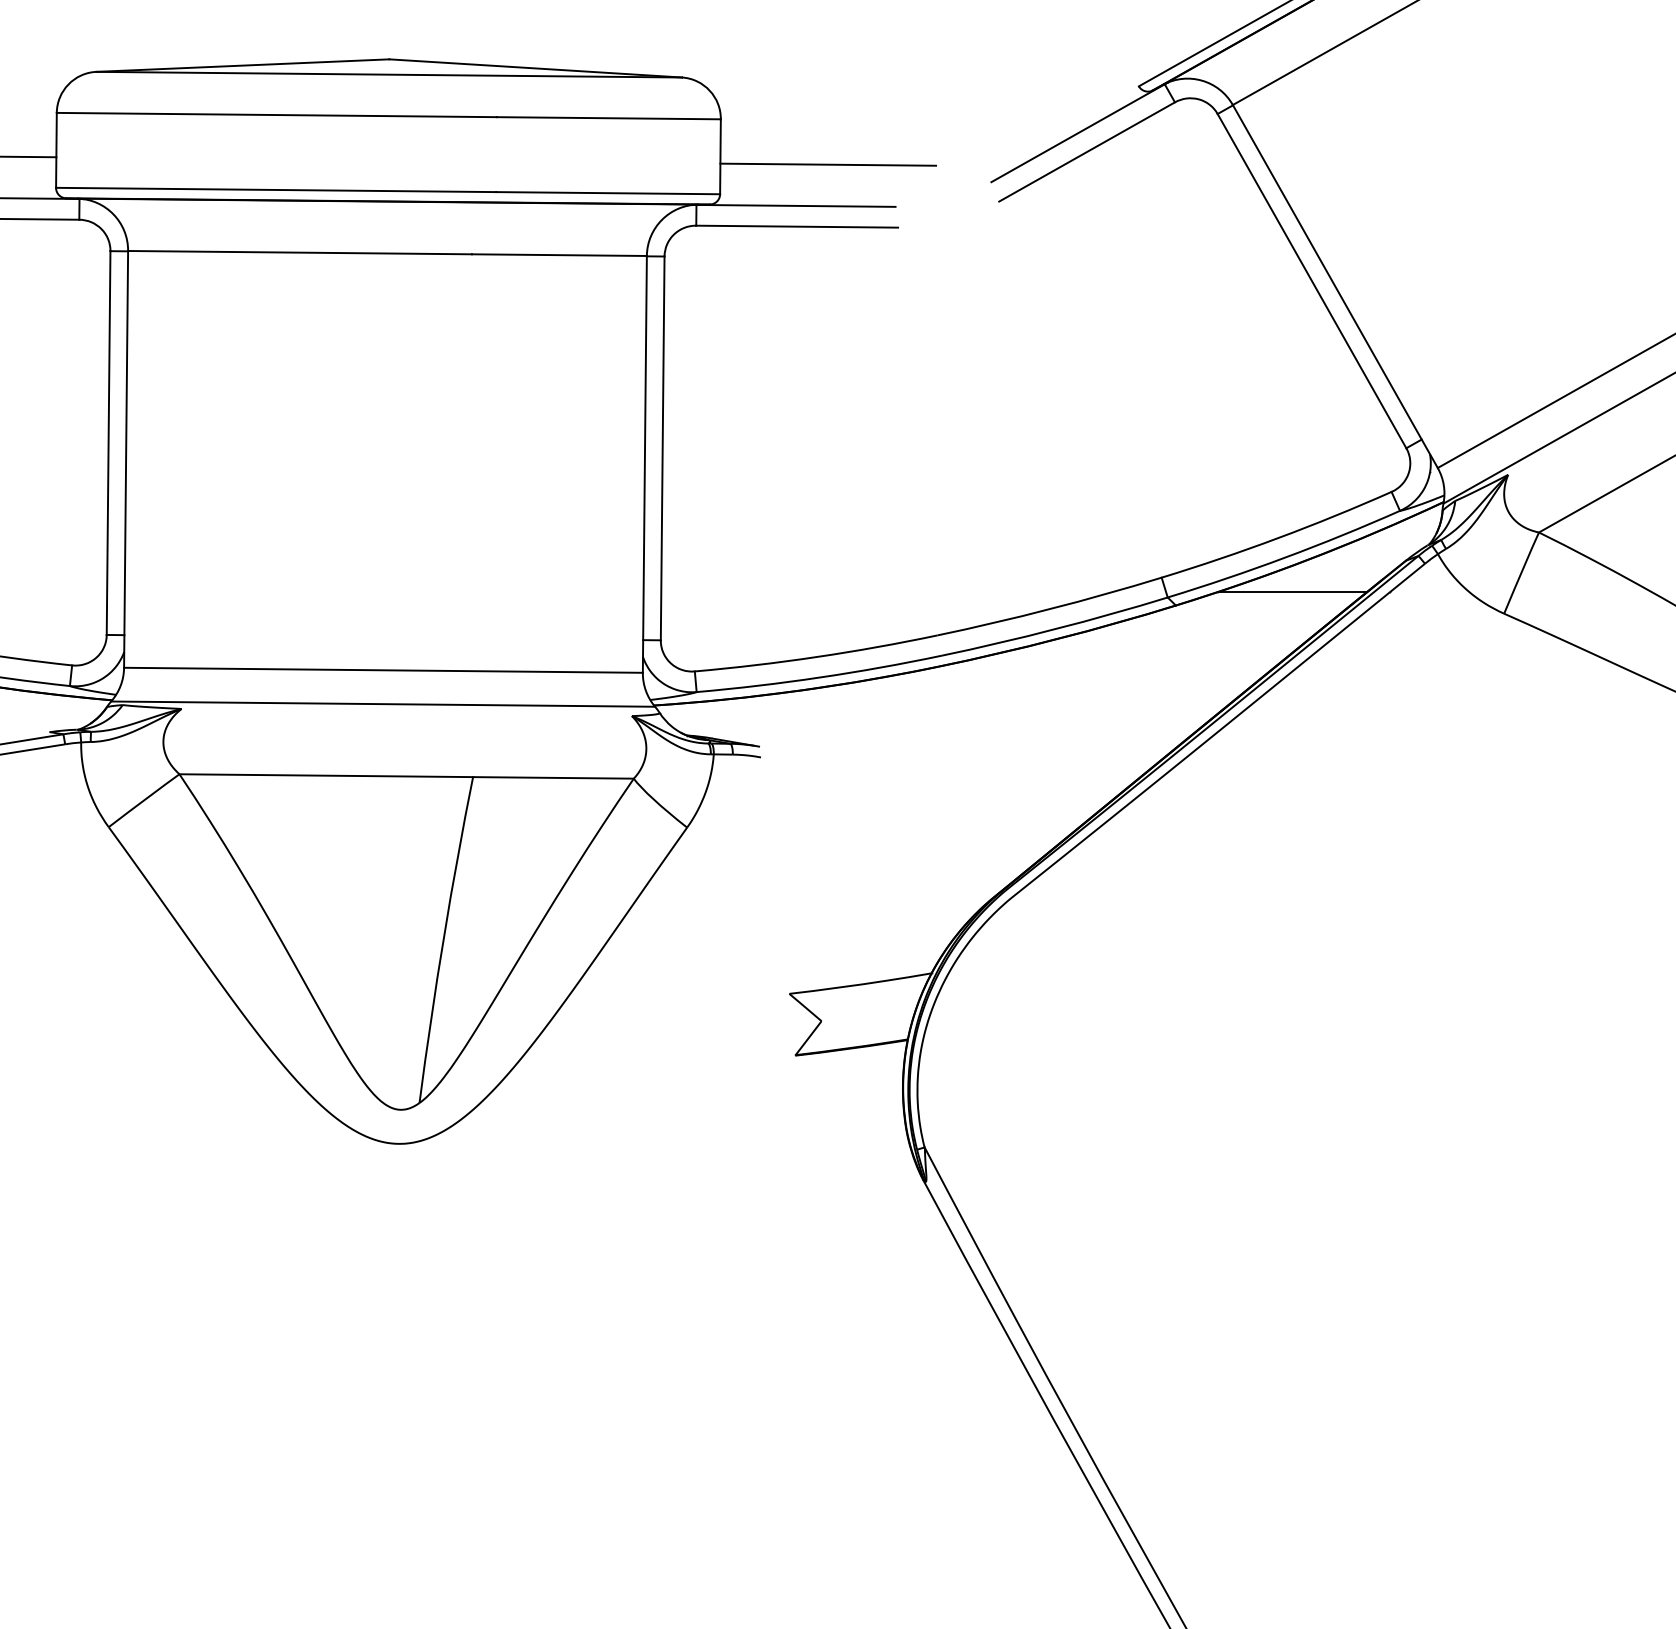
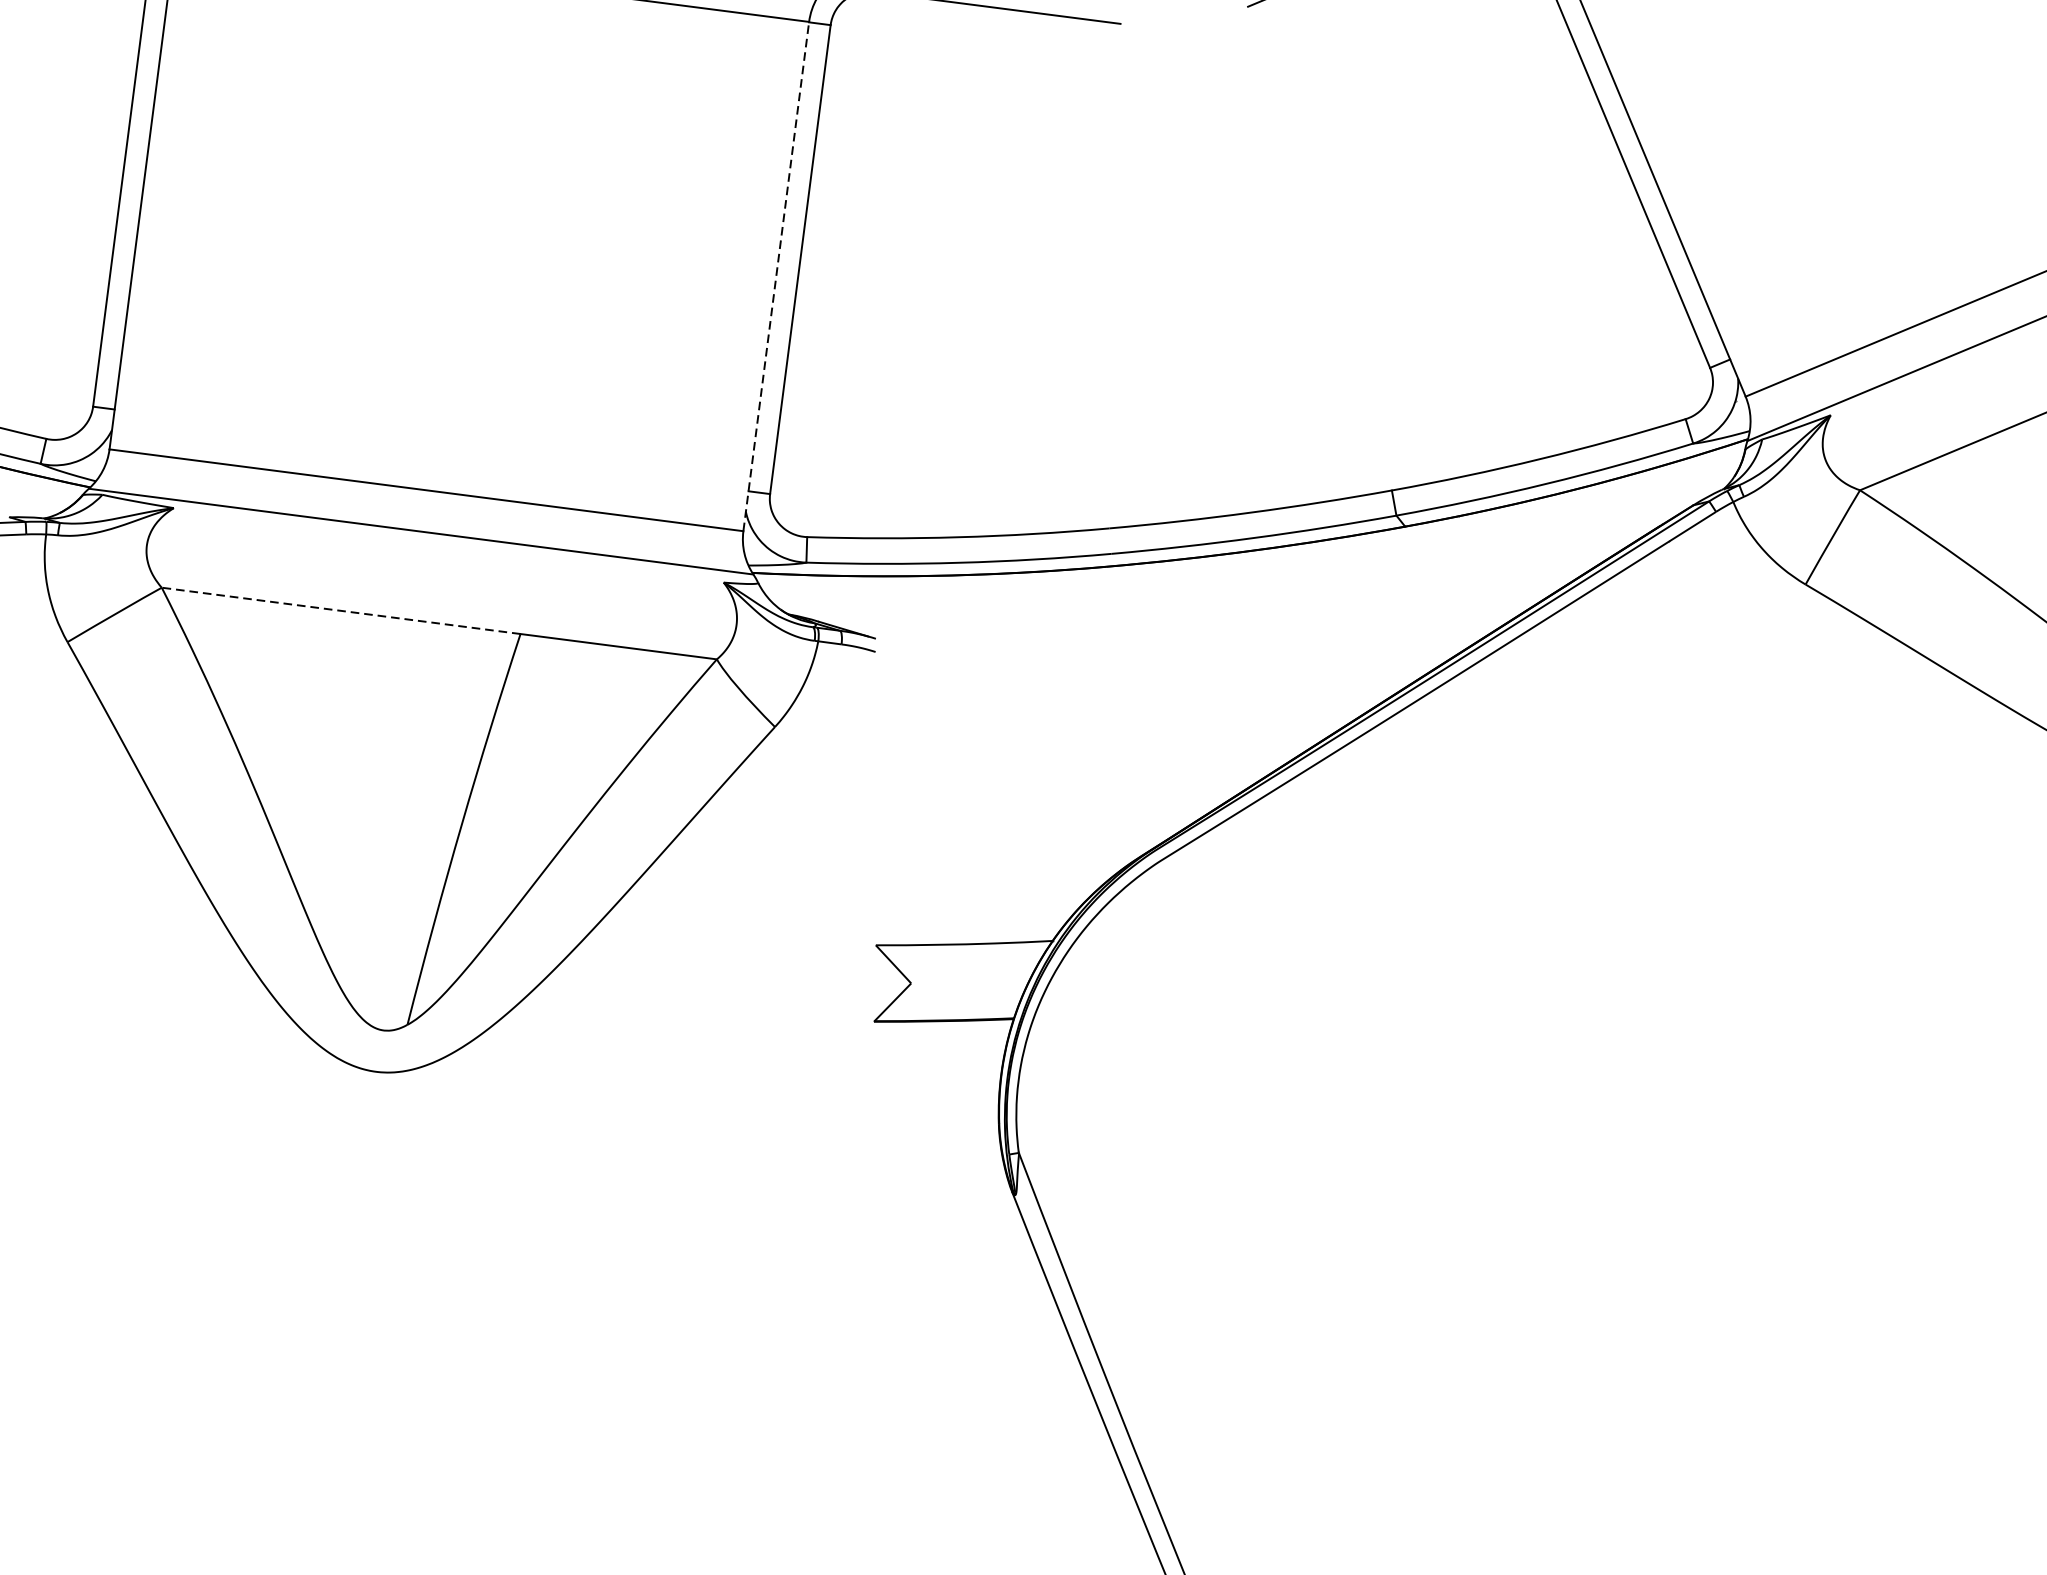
line: (644, 463) -> (775, 275), solid -> dashed
line: (1292, 592) -> (1549, 527), removed
line: (326, 775) -> (341, 610), solid -> dashed

